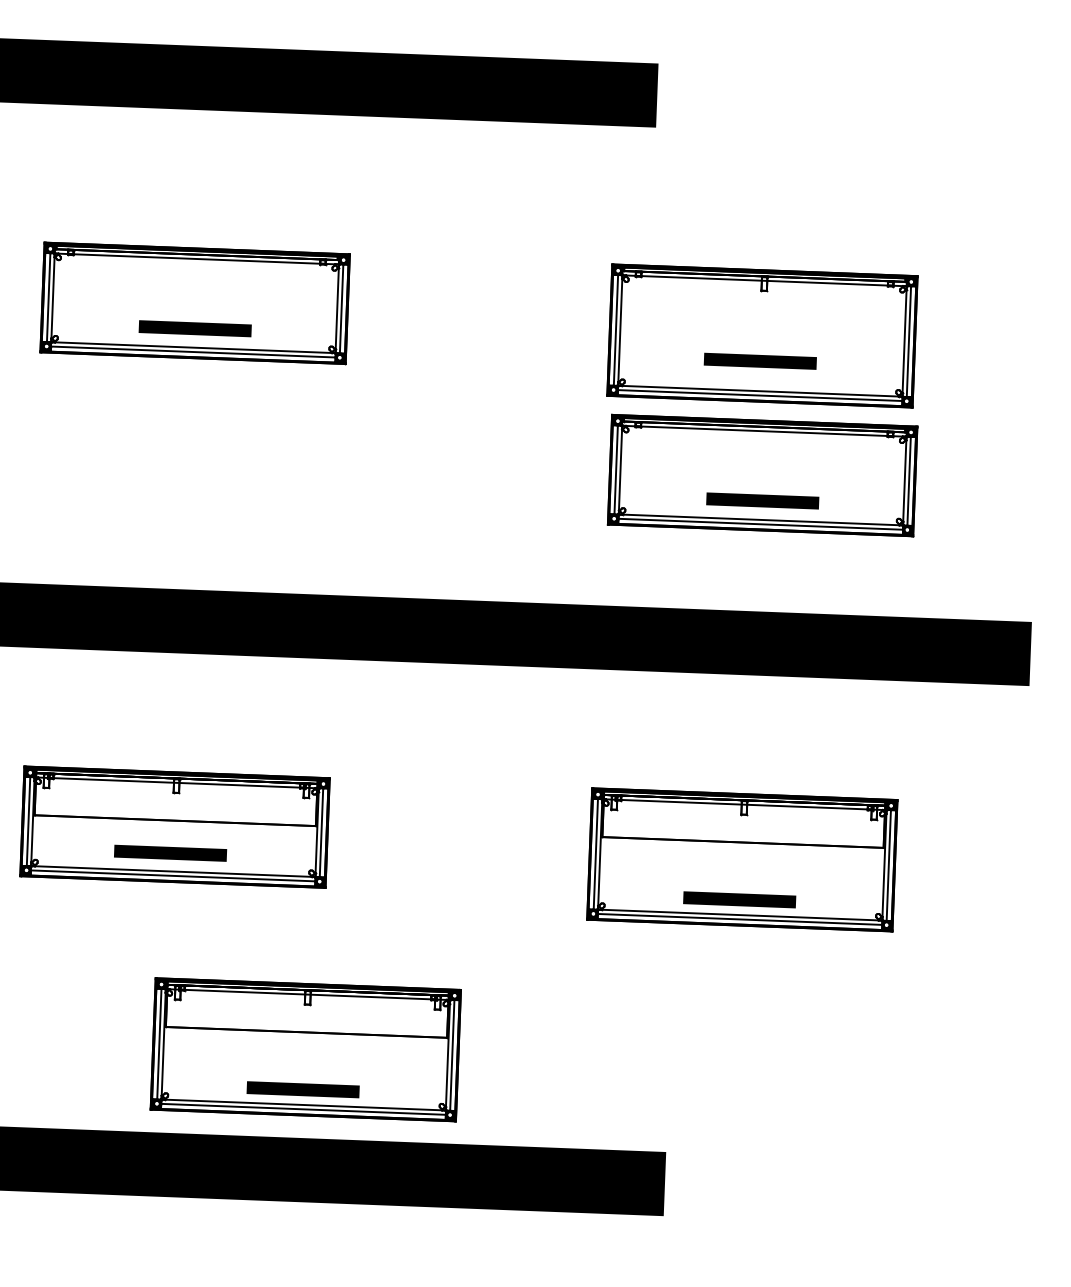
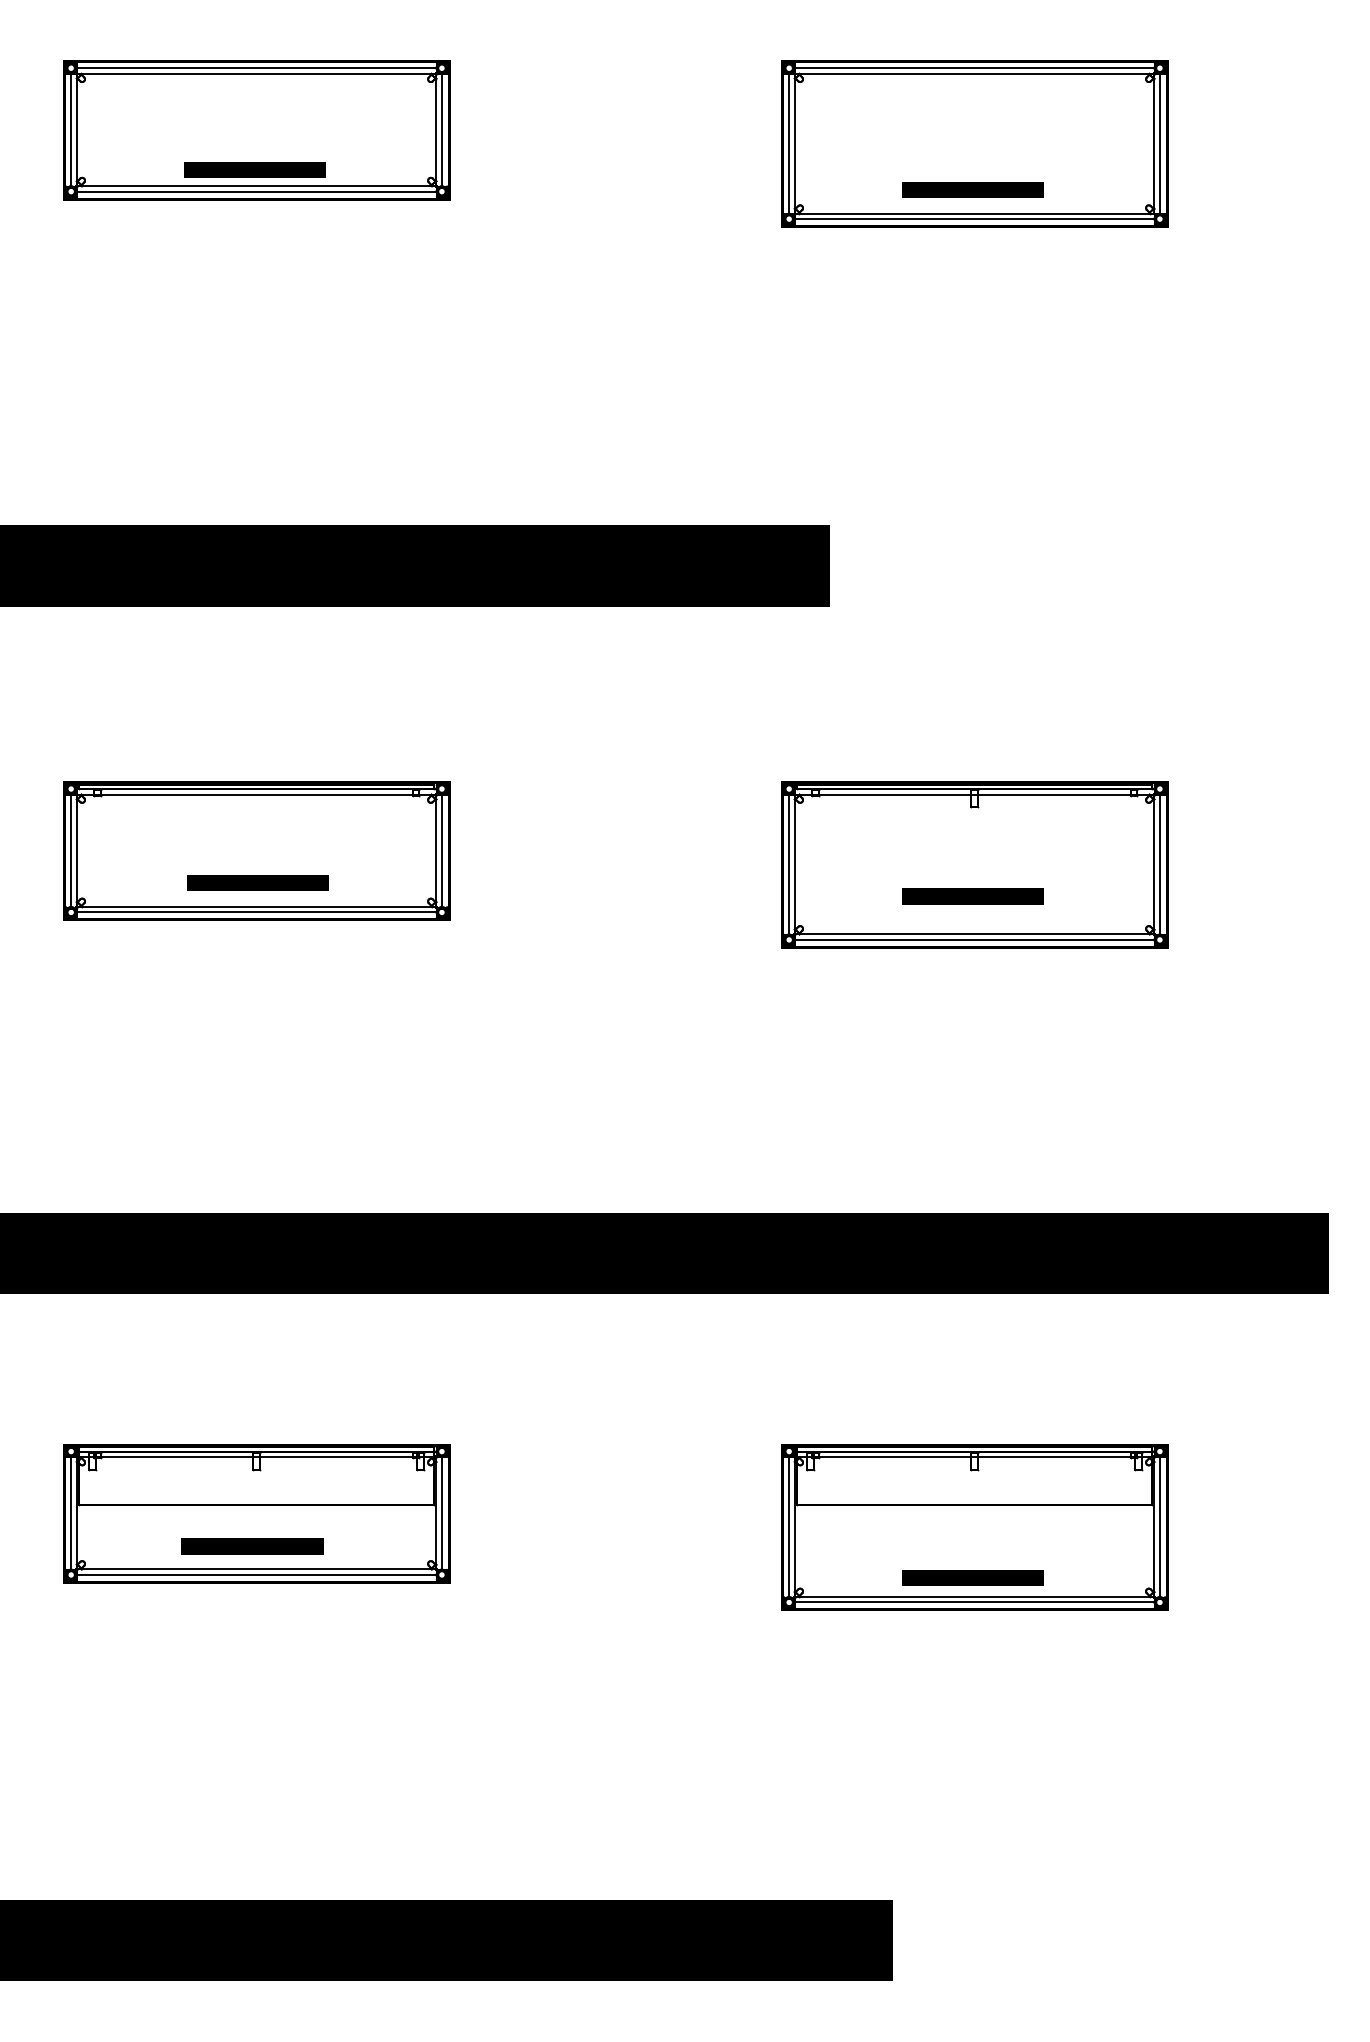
part: (762, 475) -> (981, 1040), removed
part: (305, 1050) -> (432, 1788), removed

